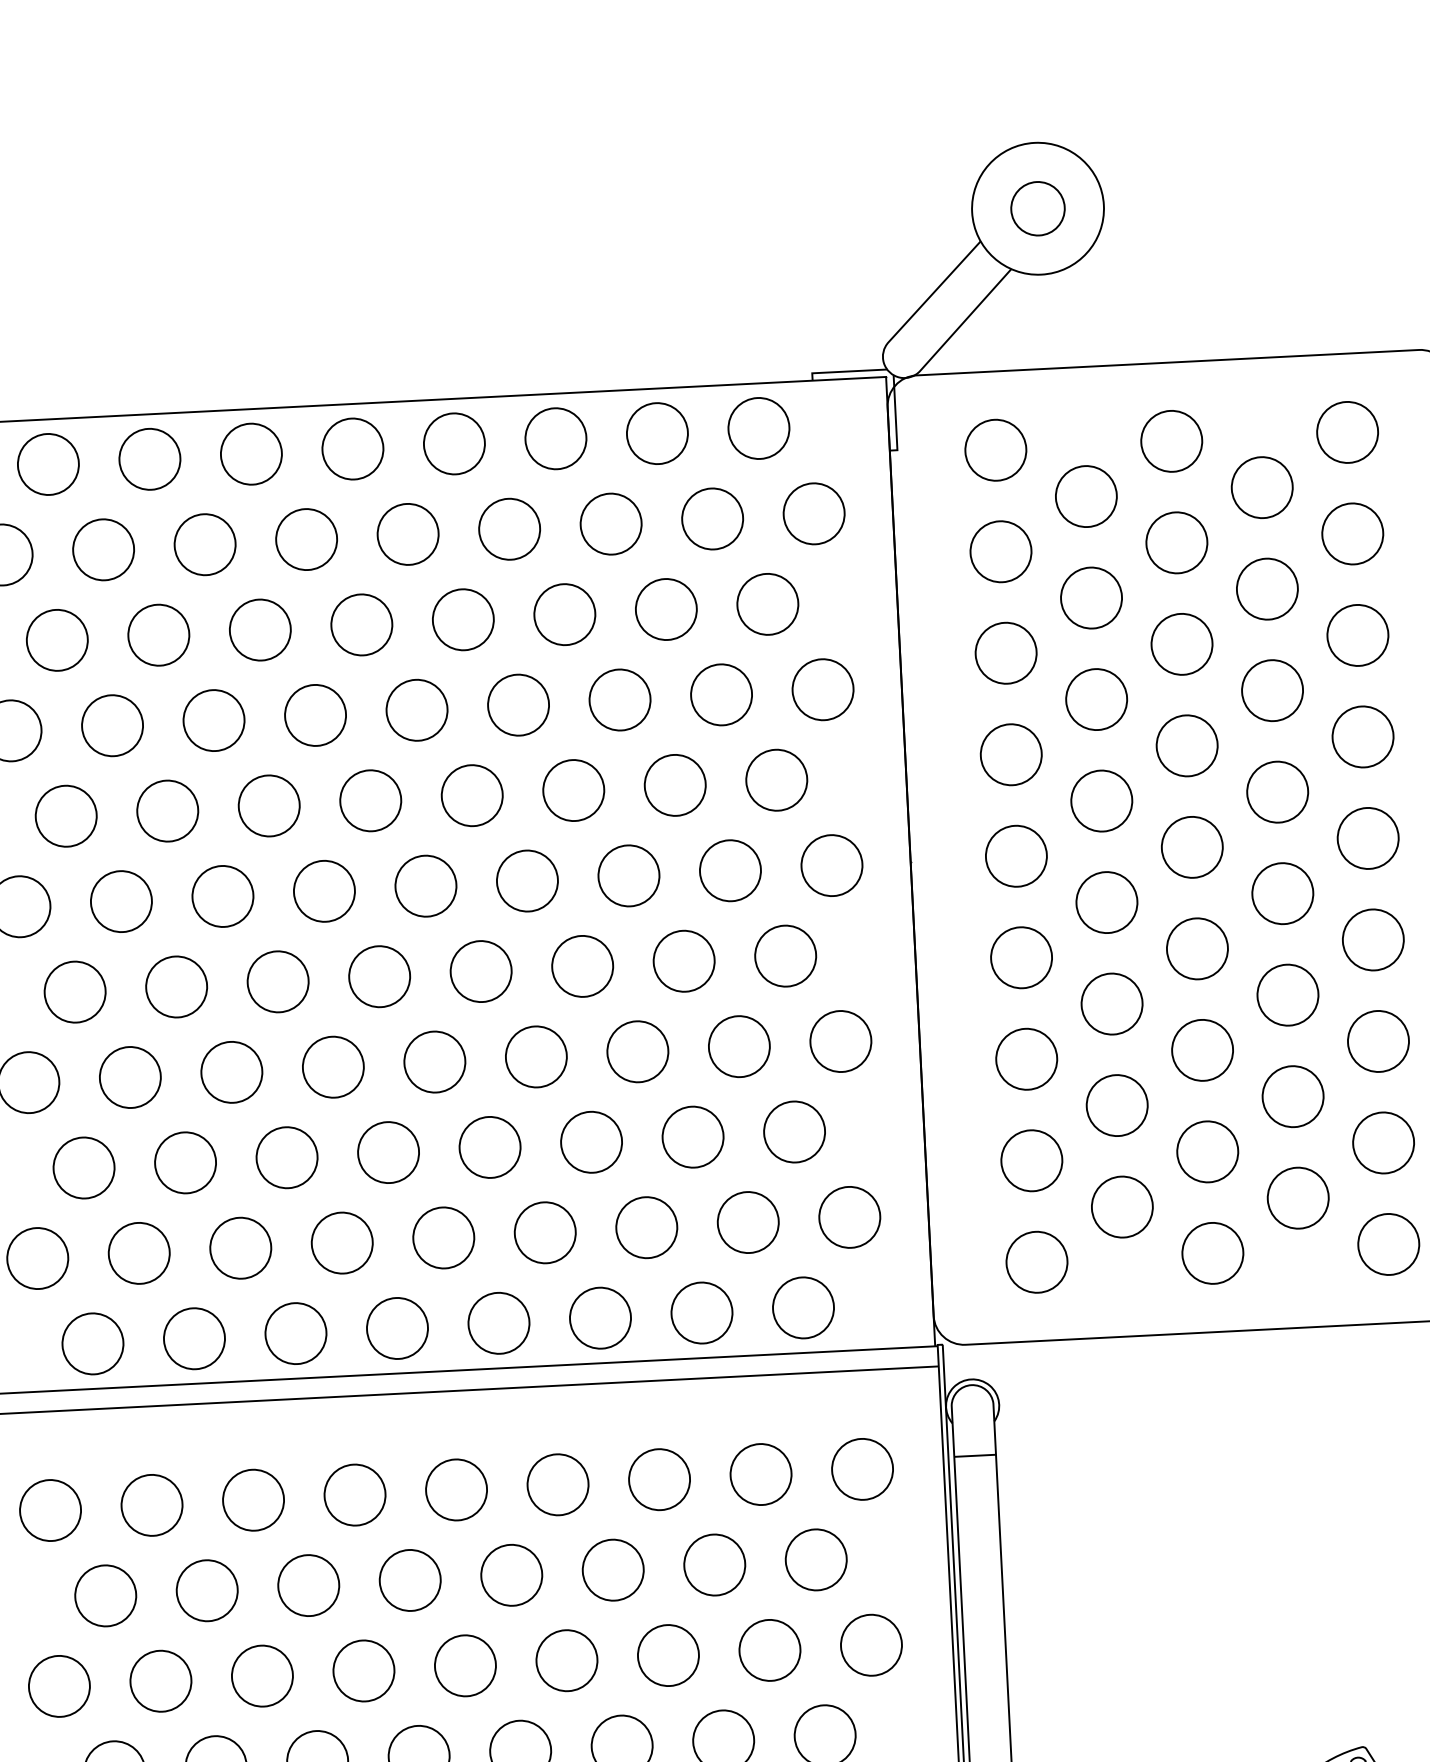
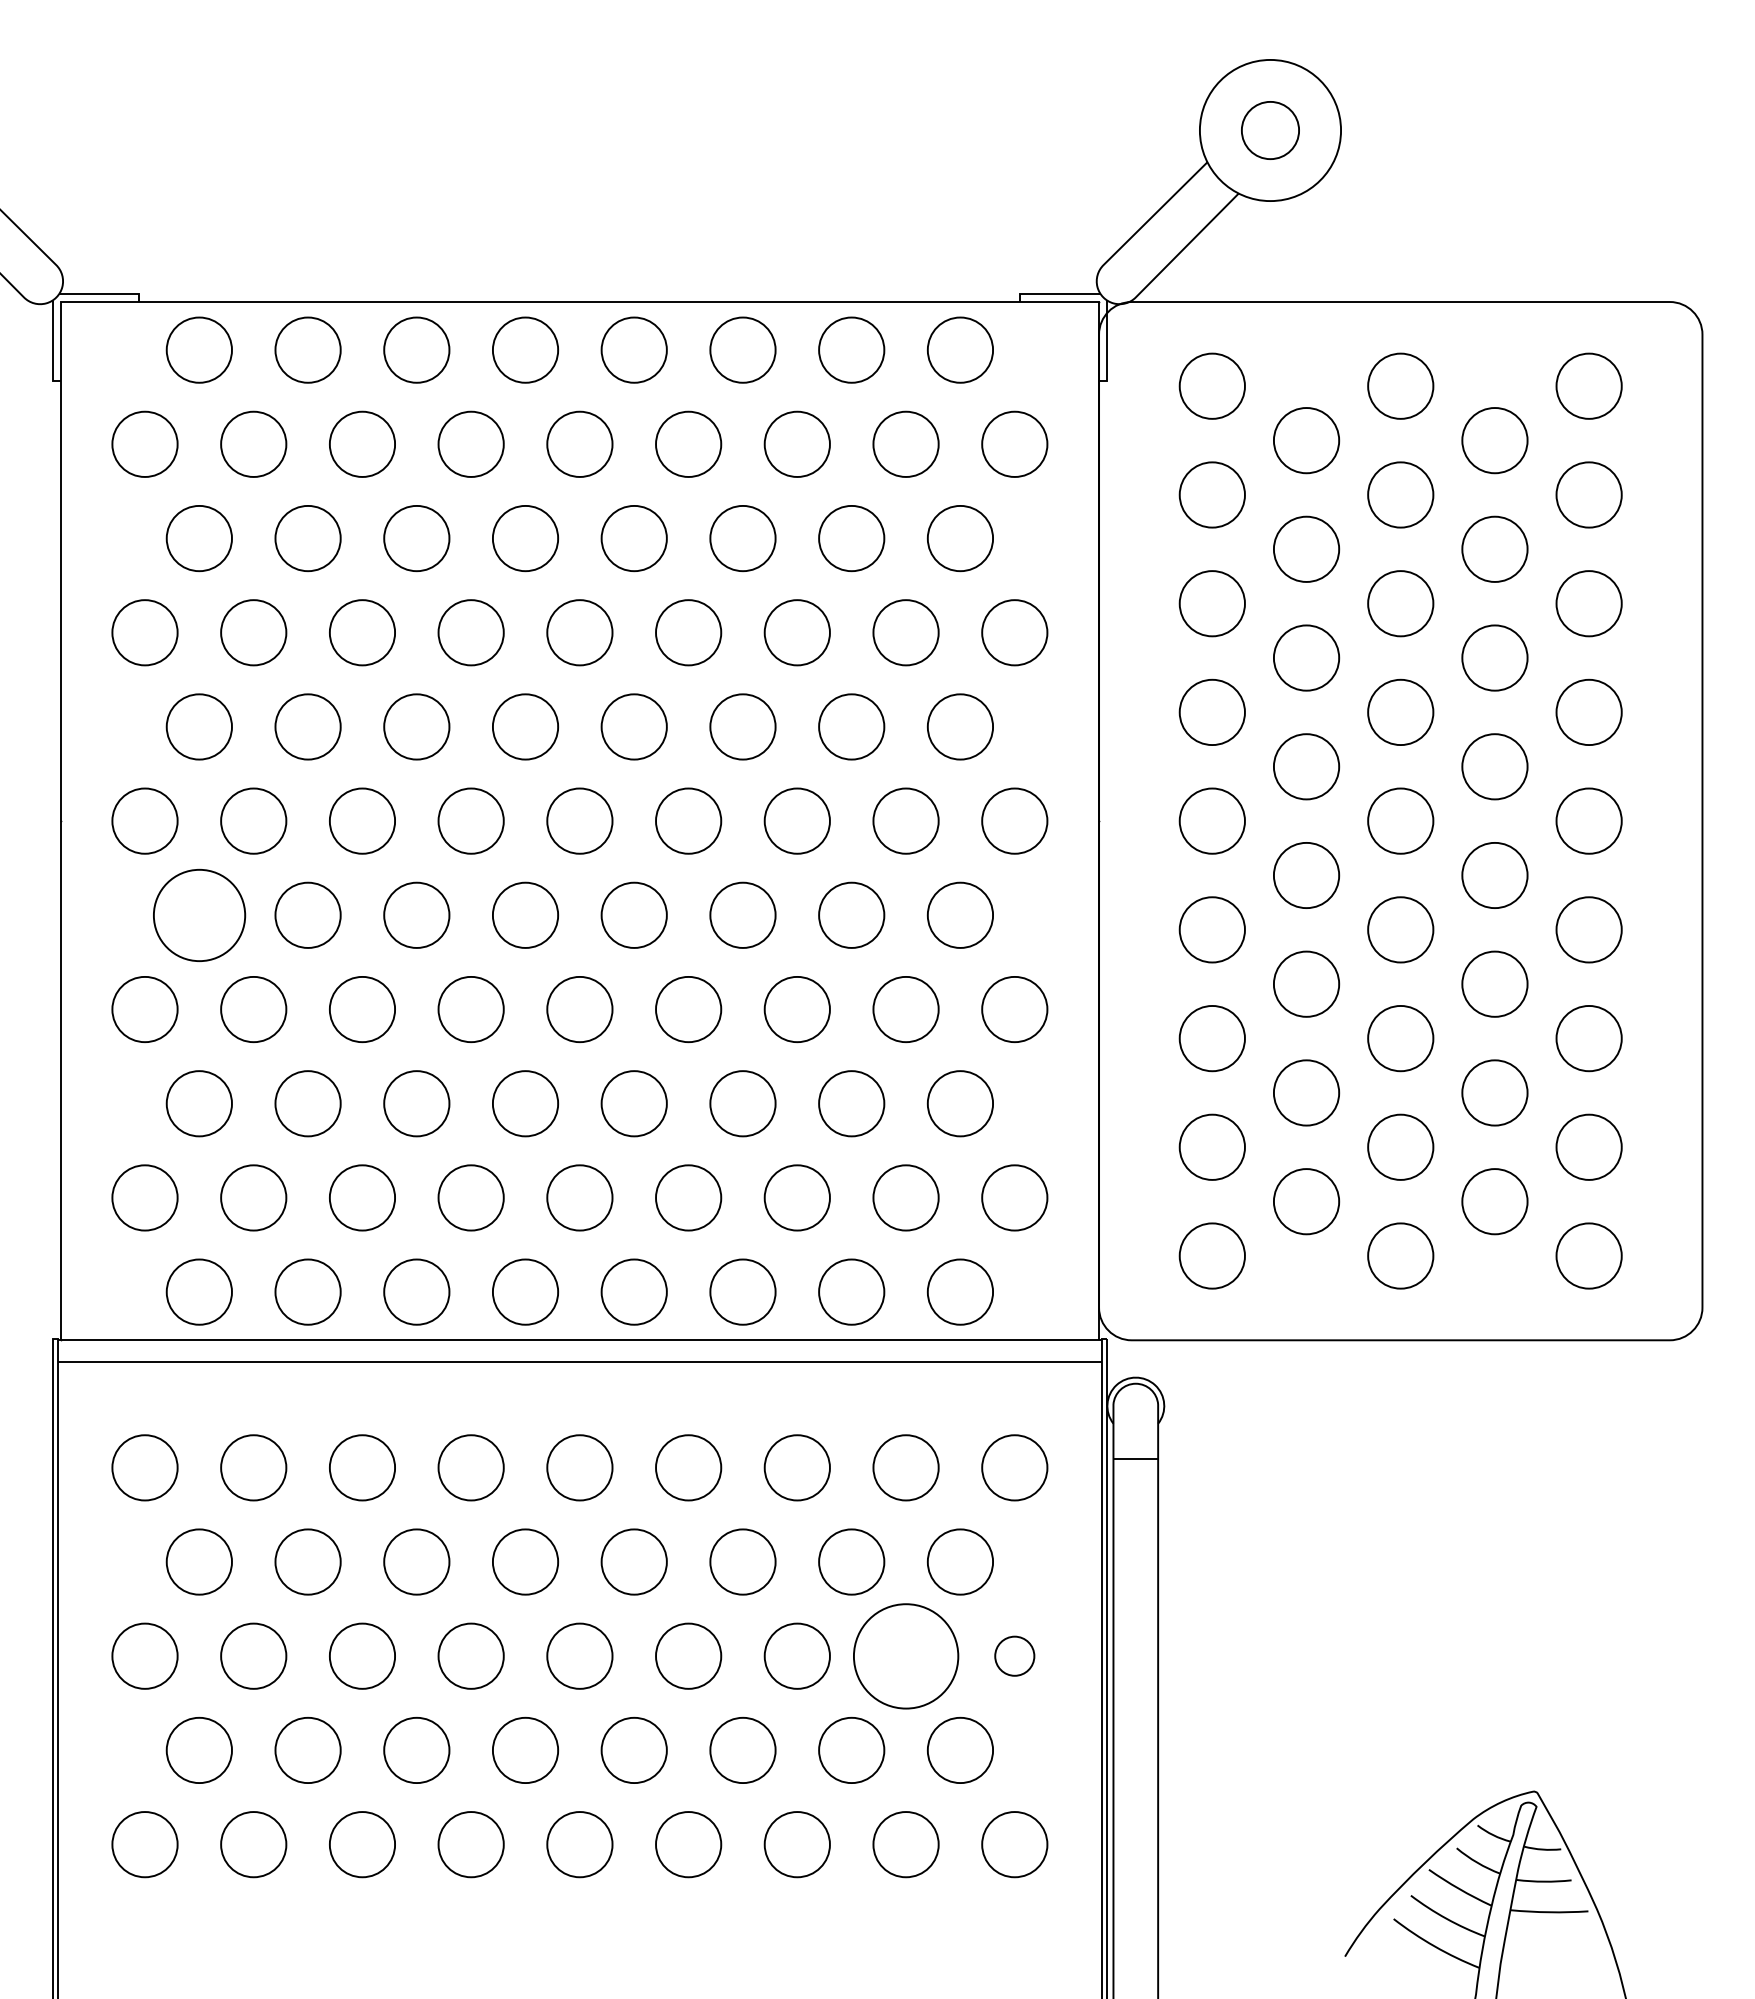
circle: (74, 991) -> (198, 914), size x1.4
circle: (871, 1644) -> (1014, 1655), size x0.6
circle: (769, 1649) -> (905, 1655), size x1.6

